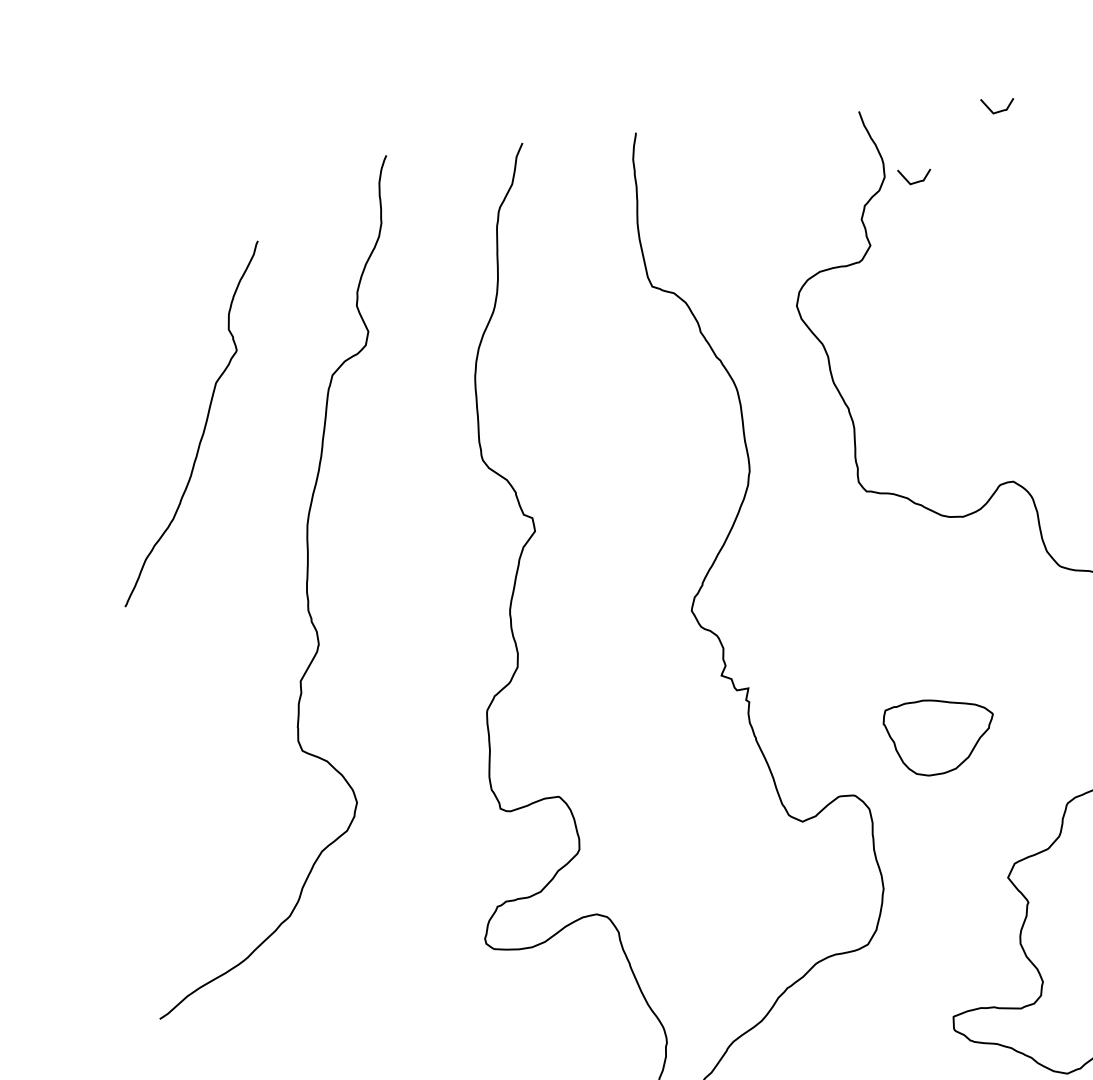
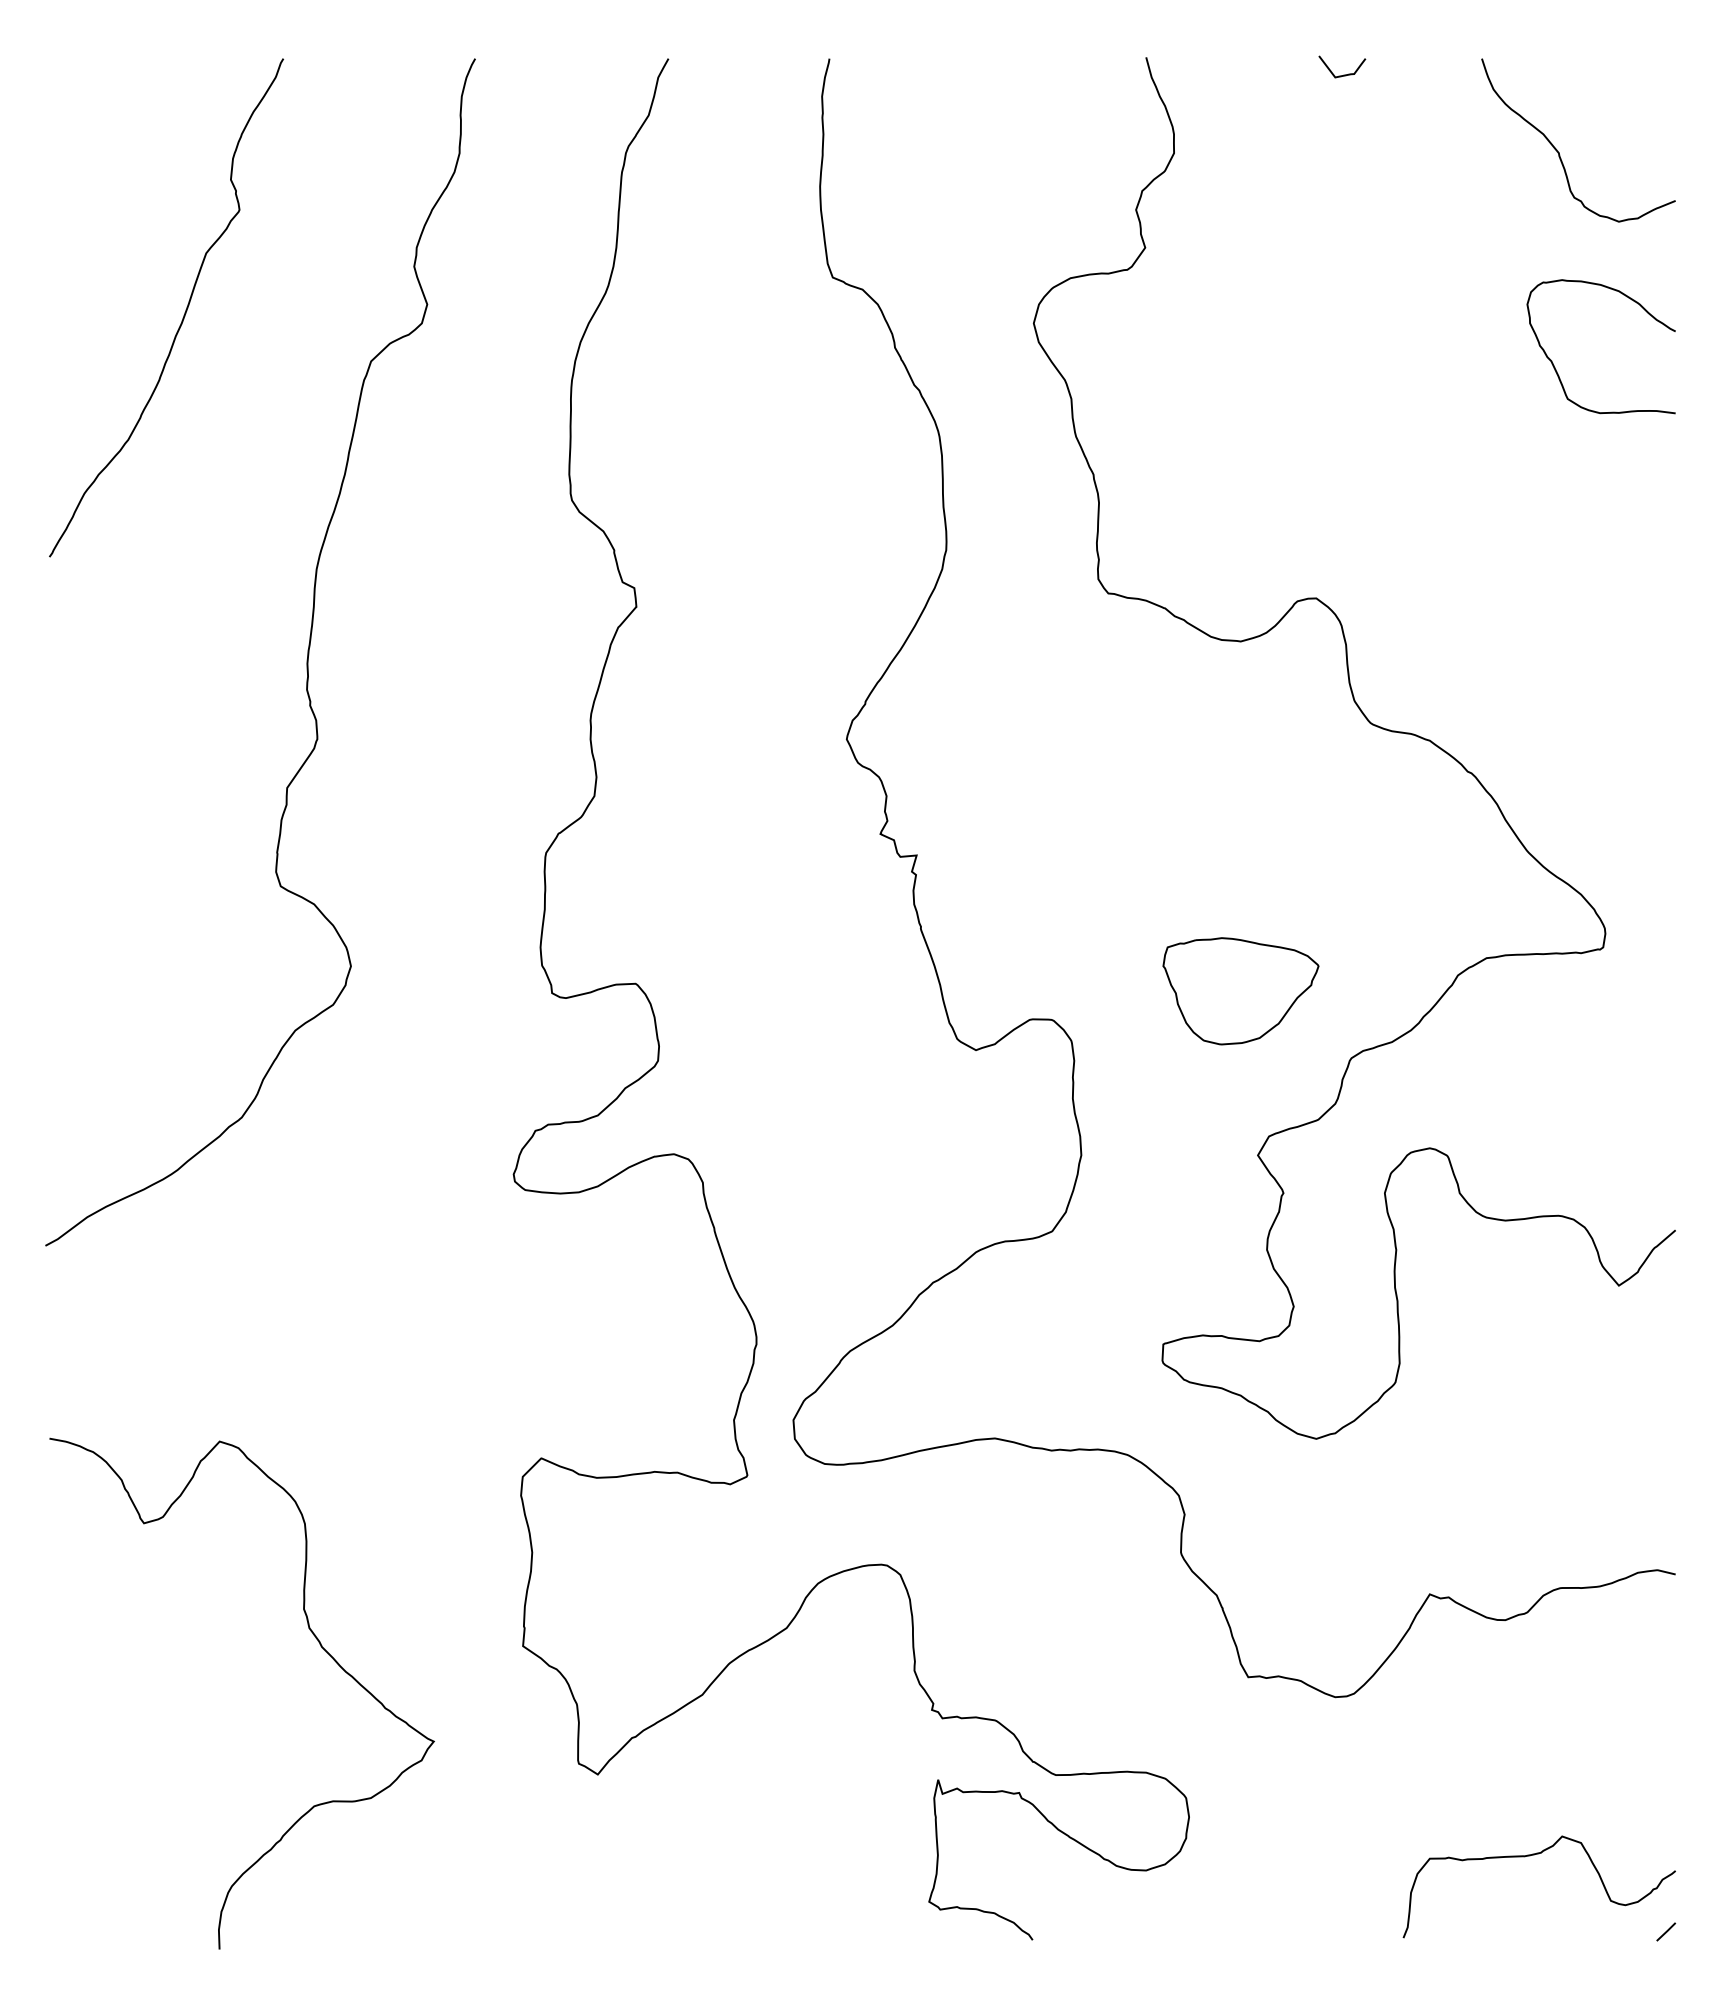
curve: (915, 181) -> (1217, 163), removed
curve: (204, 426) -> (184, 312), moved
part: (939, 737) -> (1240, 991), moved

